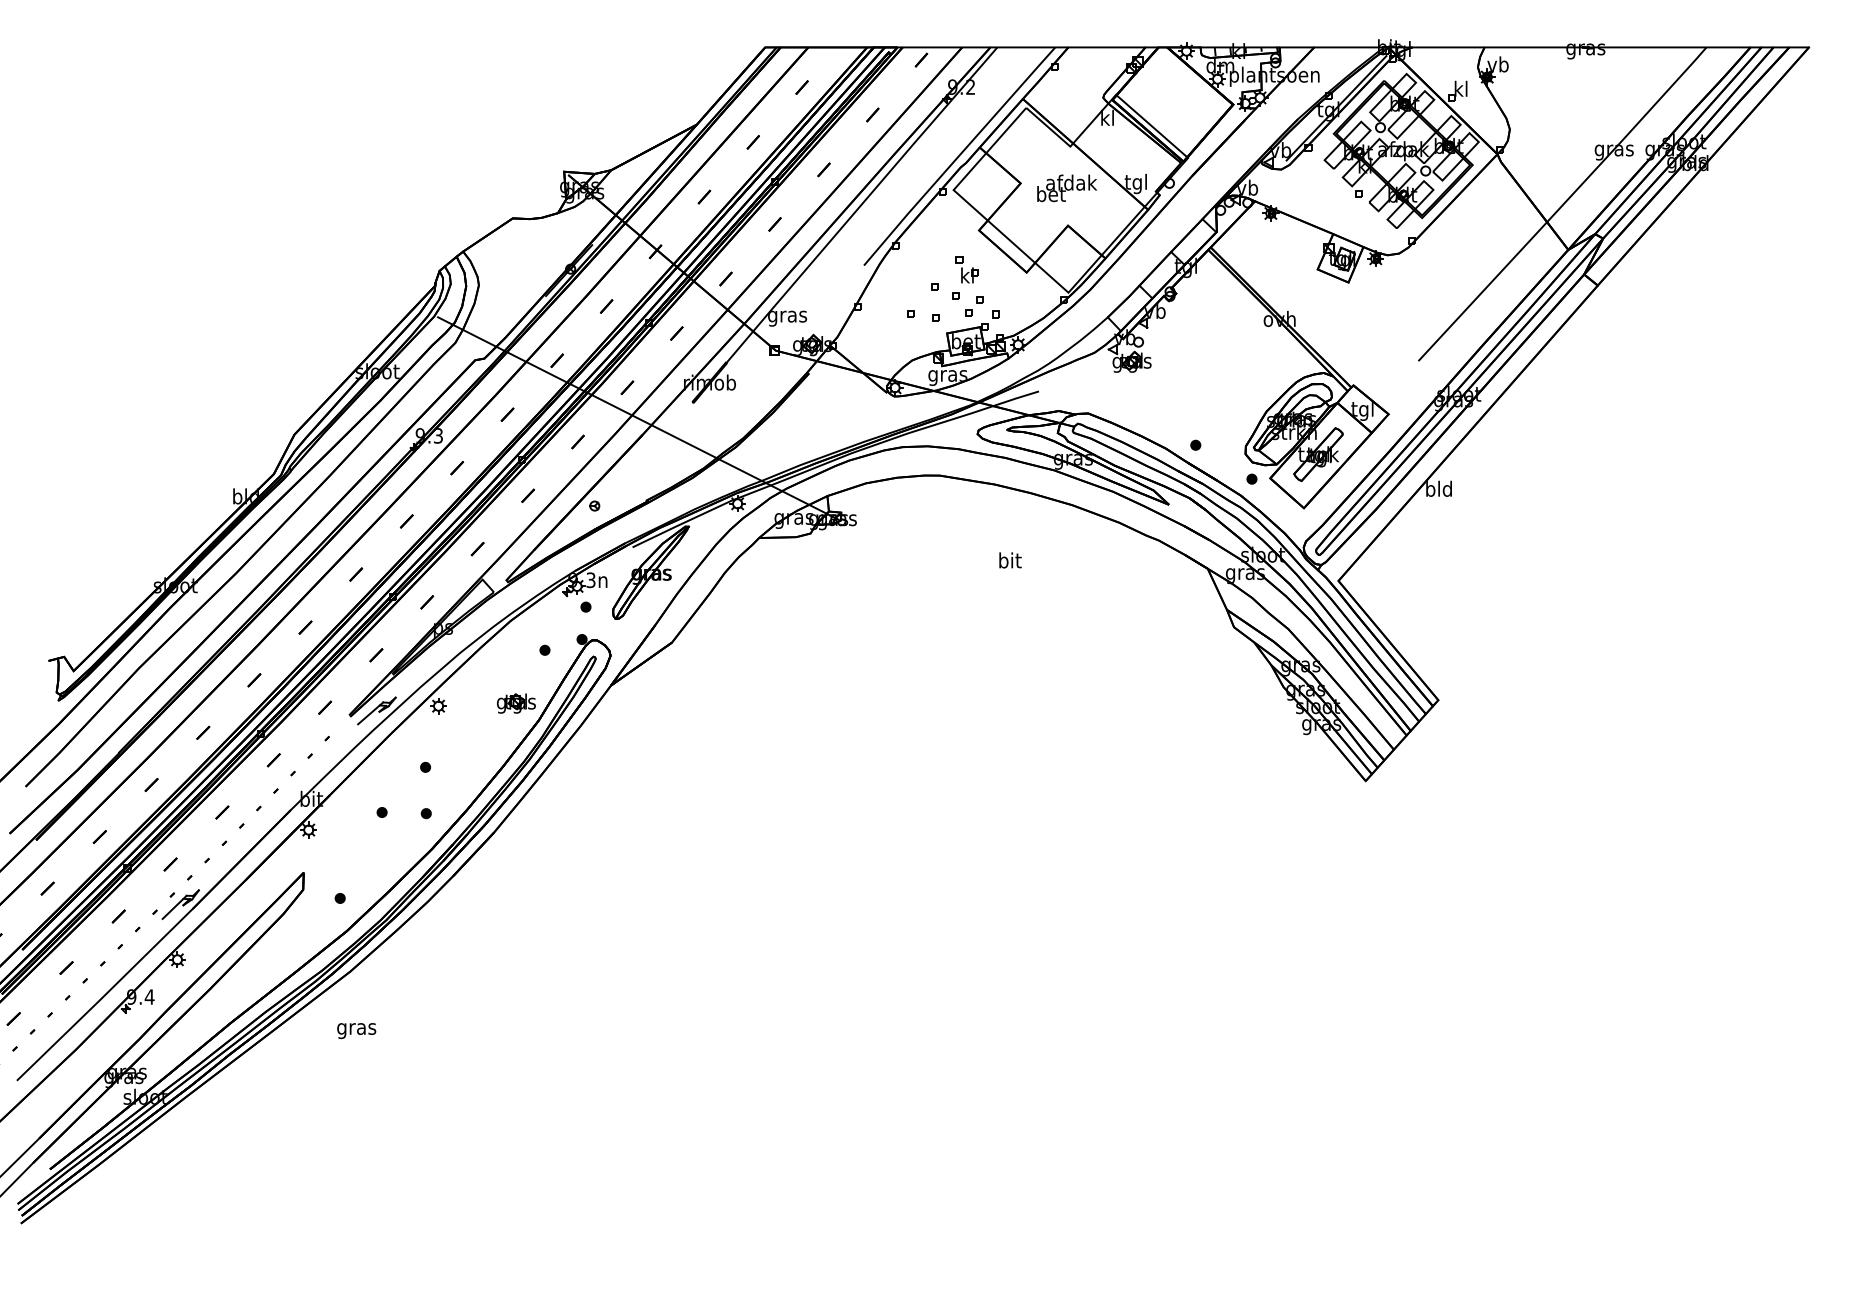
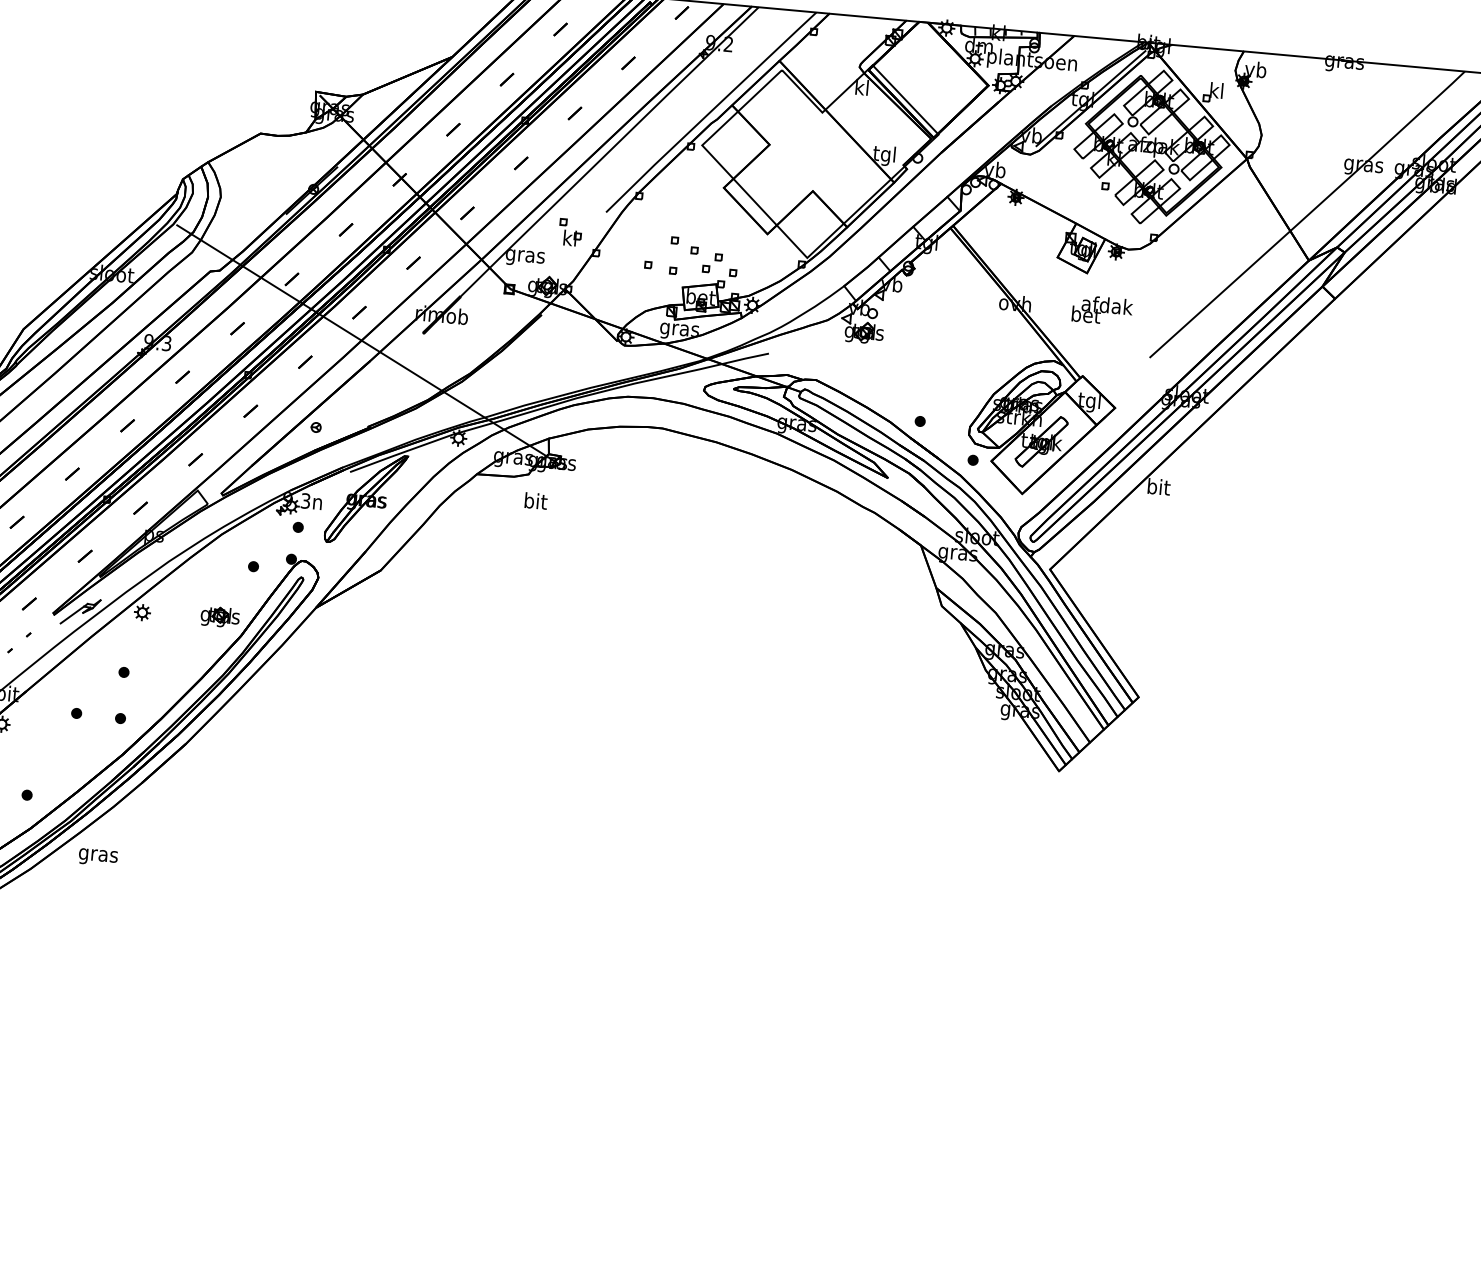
text: (1067, 188) -> (1102, 310), moved
part: (966, 269) -> (569, 232), moved
text: (1438, 488) -> (1158, 486), bld -> bit
text: (1010, 560) -> (536, 501), moved
text: (356, 1031) -> (98, 857), moved

